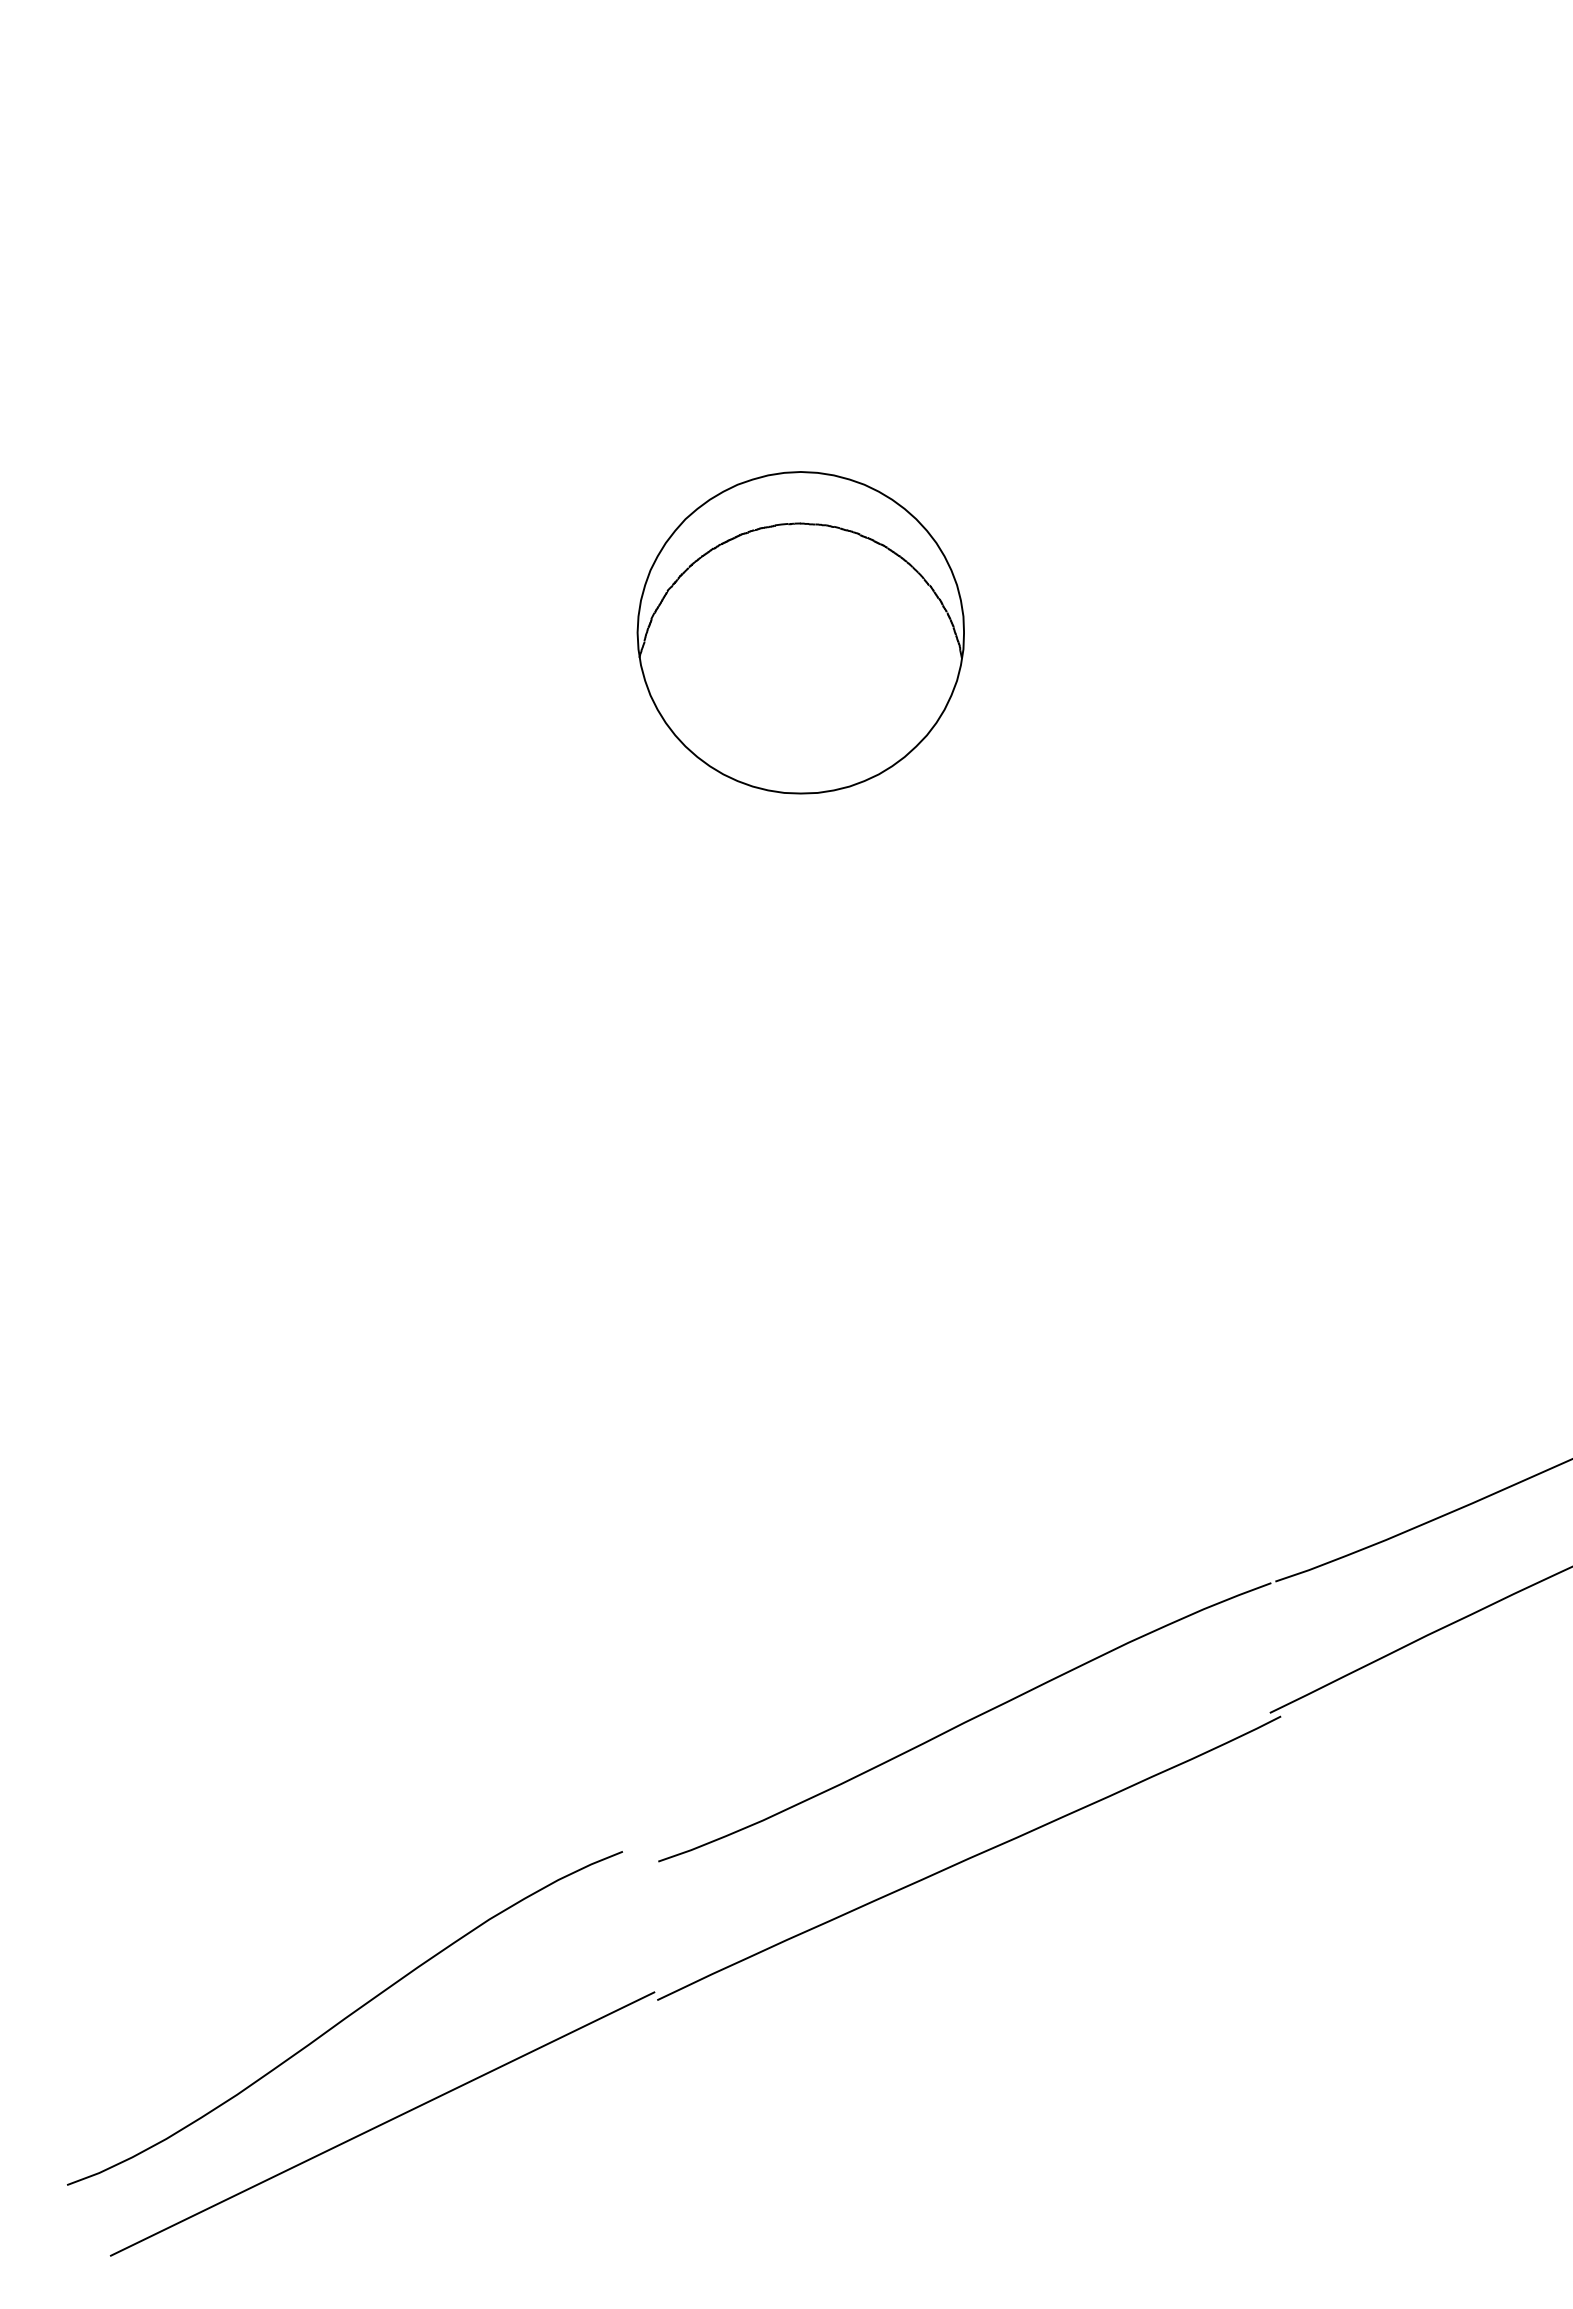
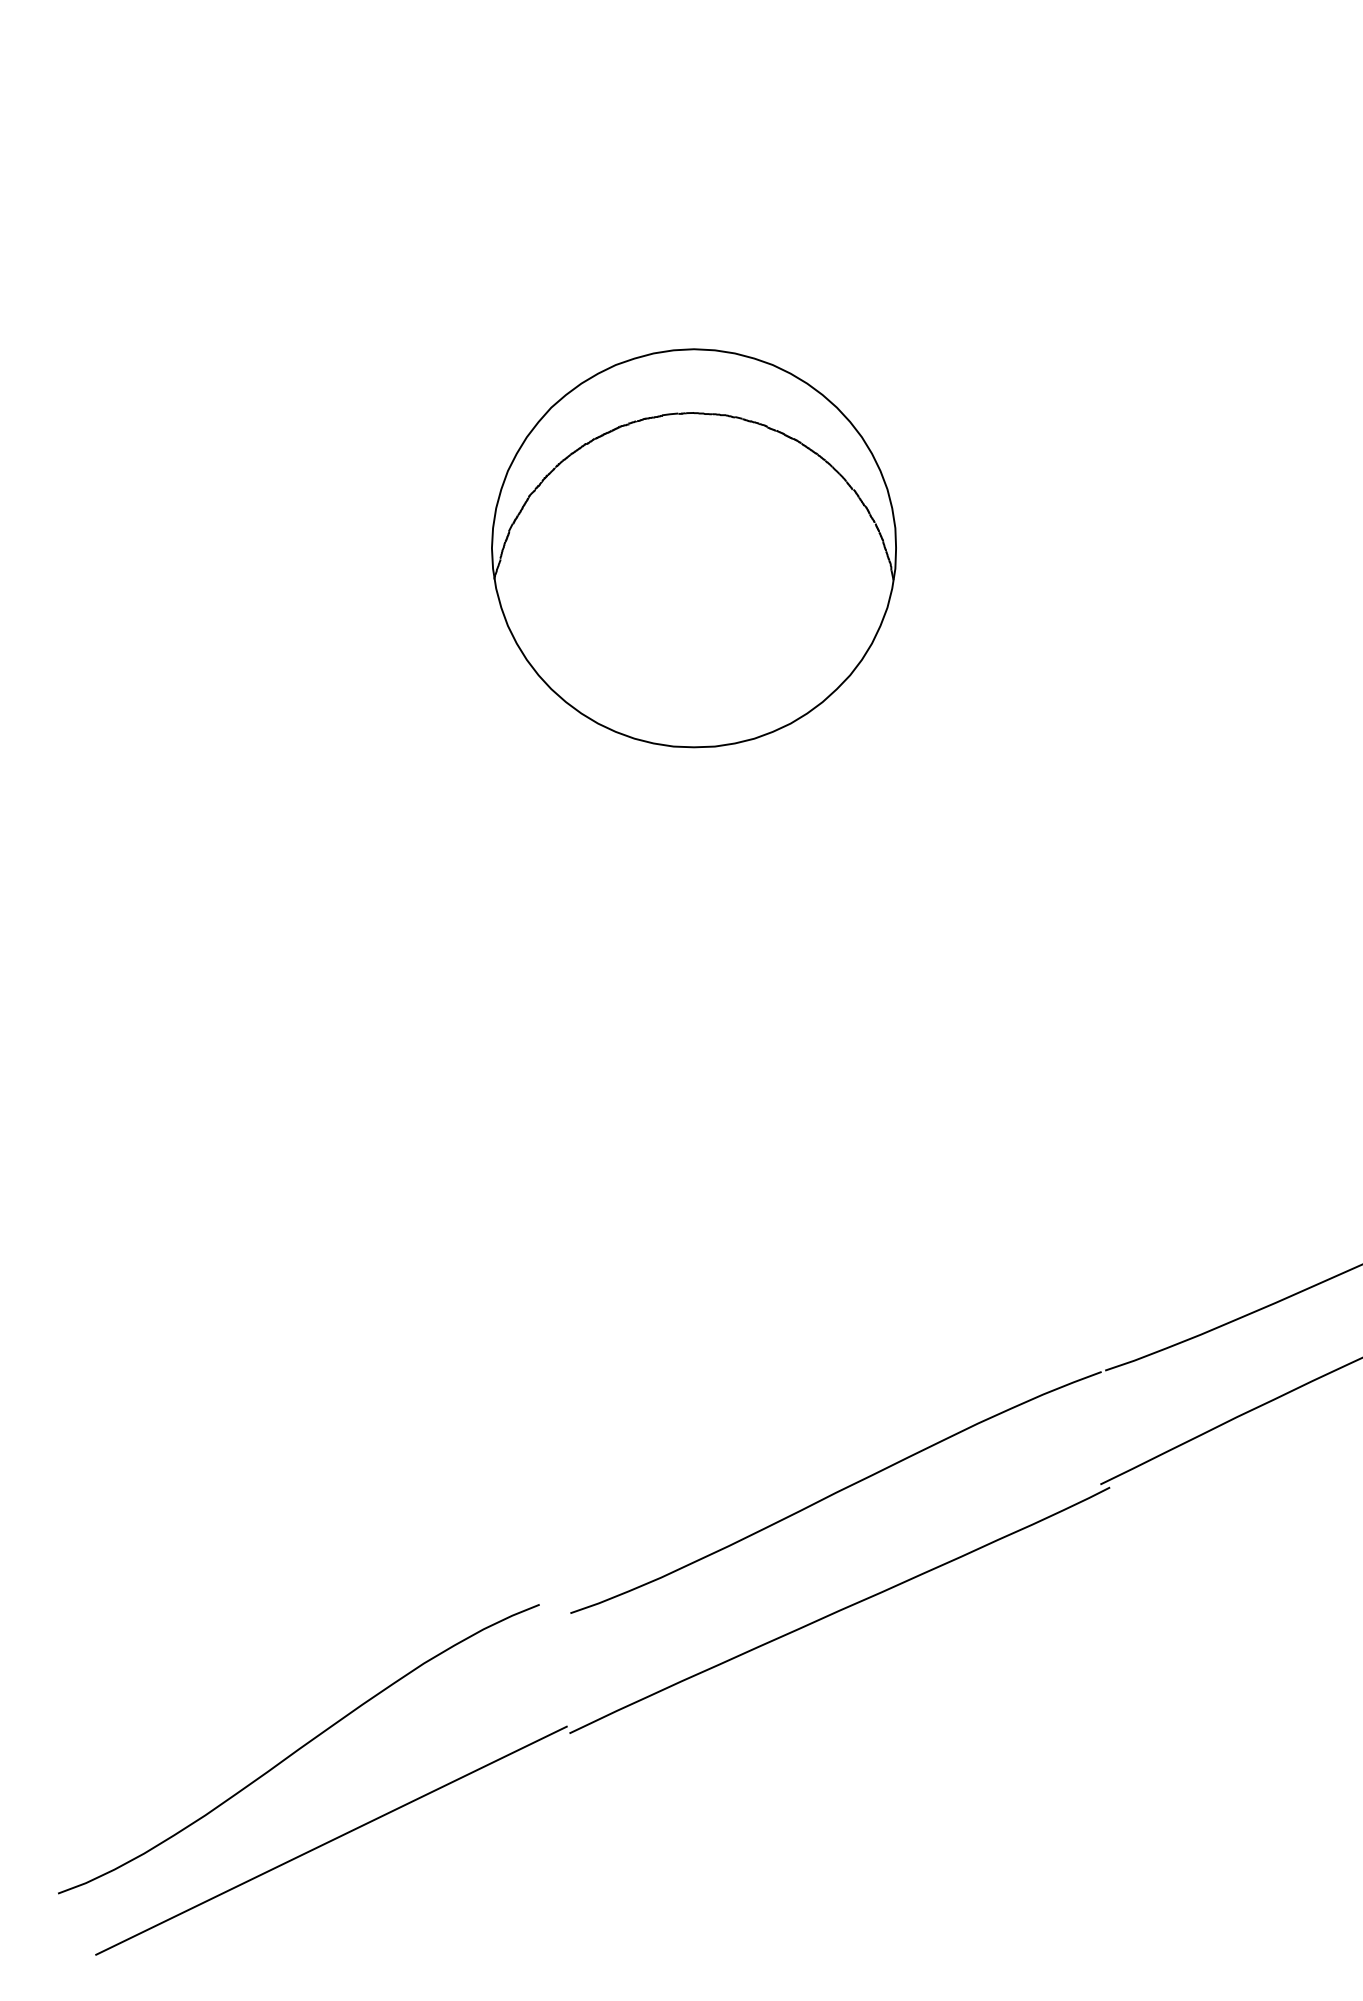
part: (800, 632) -> (693, 548), size x1.43

